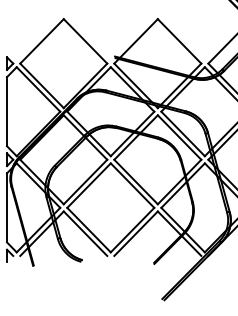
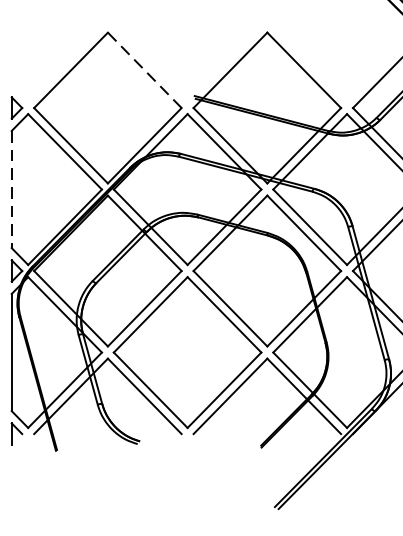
line: (85, 41) -> (144, 70), solid -> dashed
line: (7, 111) -> (12, 189), solid -> dashed

